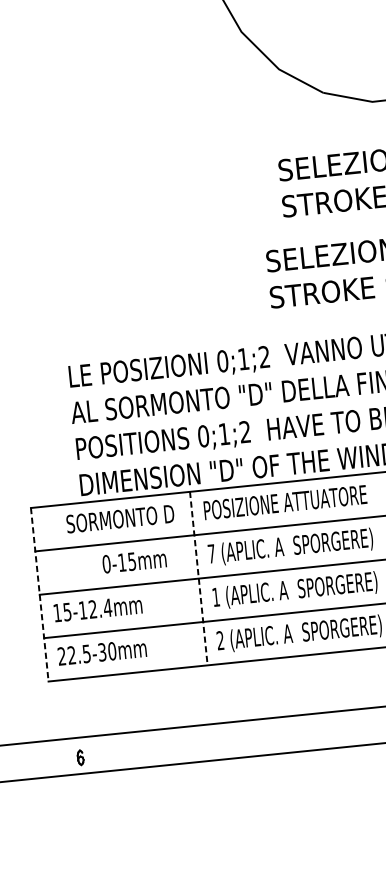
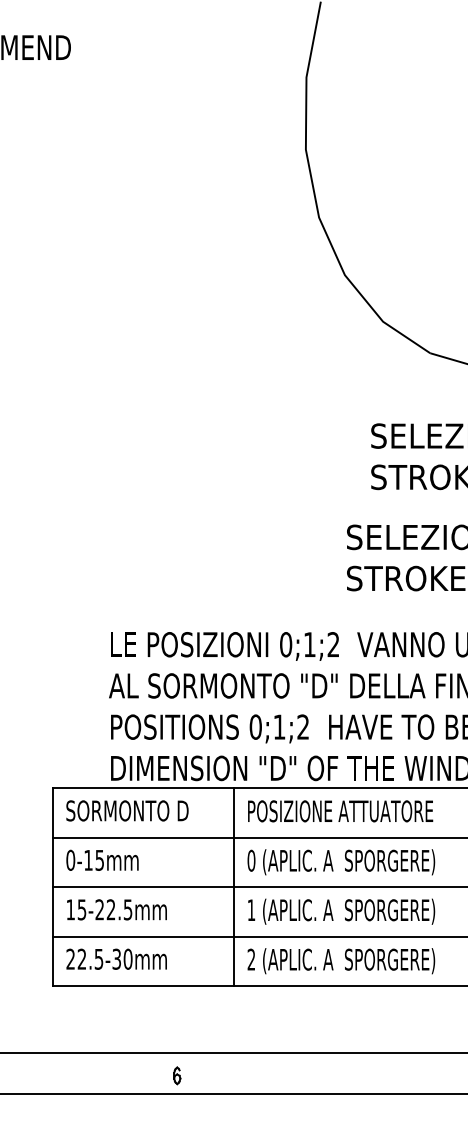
text: (120, 518) -> (127, 810), moved
text: (211, 553) -> (251, 860), 7 -> 0
text: (134, 560) -> (102, 859), moved
line: (199, 578) -> (234, 887), dashed -> solid
line: (39, 595) -> (52, 887), dashed -> solid
text: (95, 608) -> (113, 909), 15-12.4mm -> 15-22.5mm
part: (80, 757) -> (177, 1075), moved

